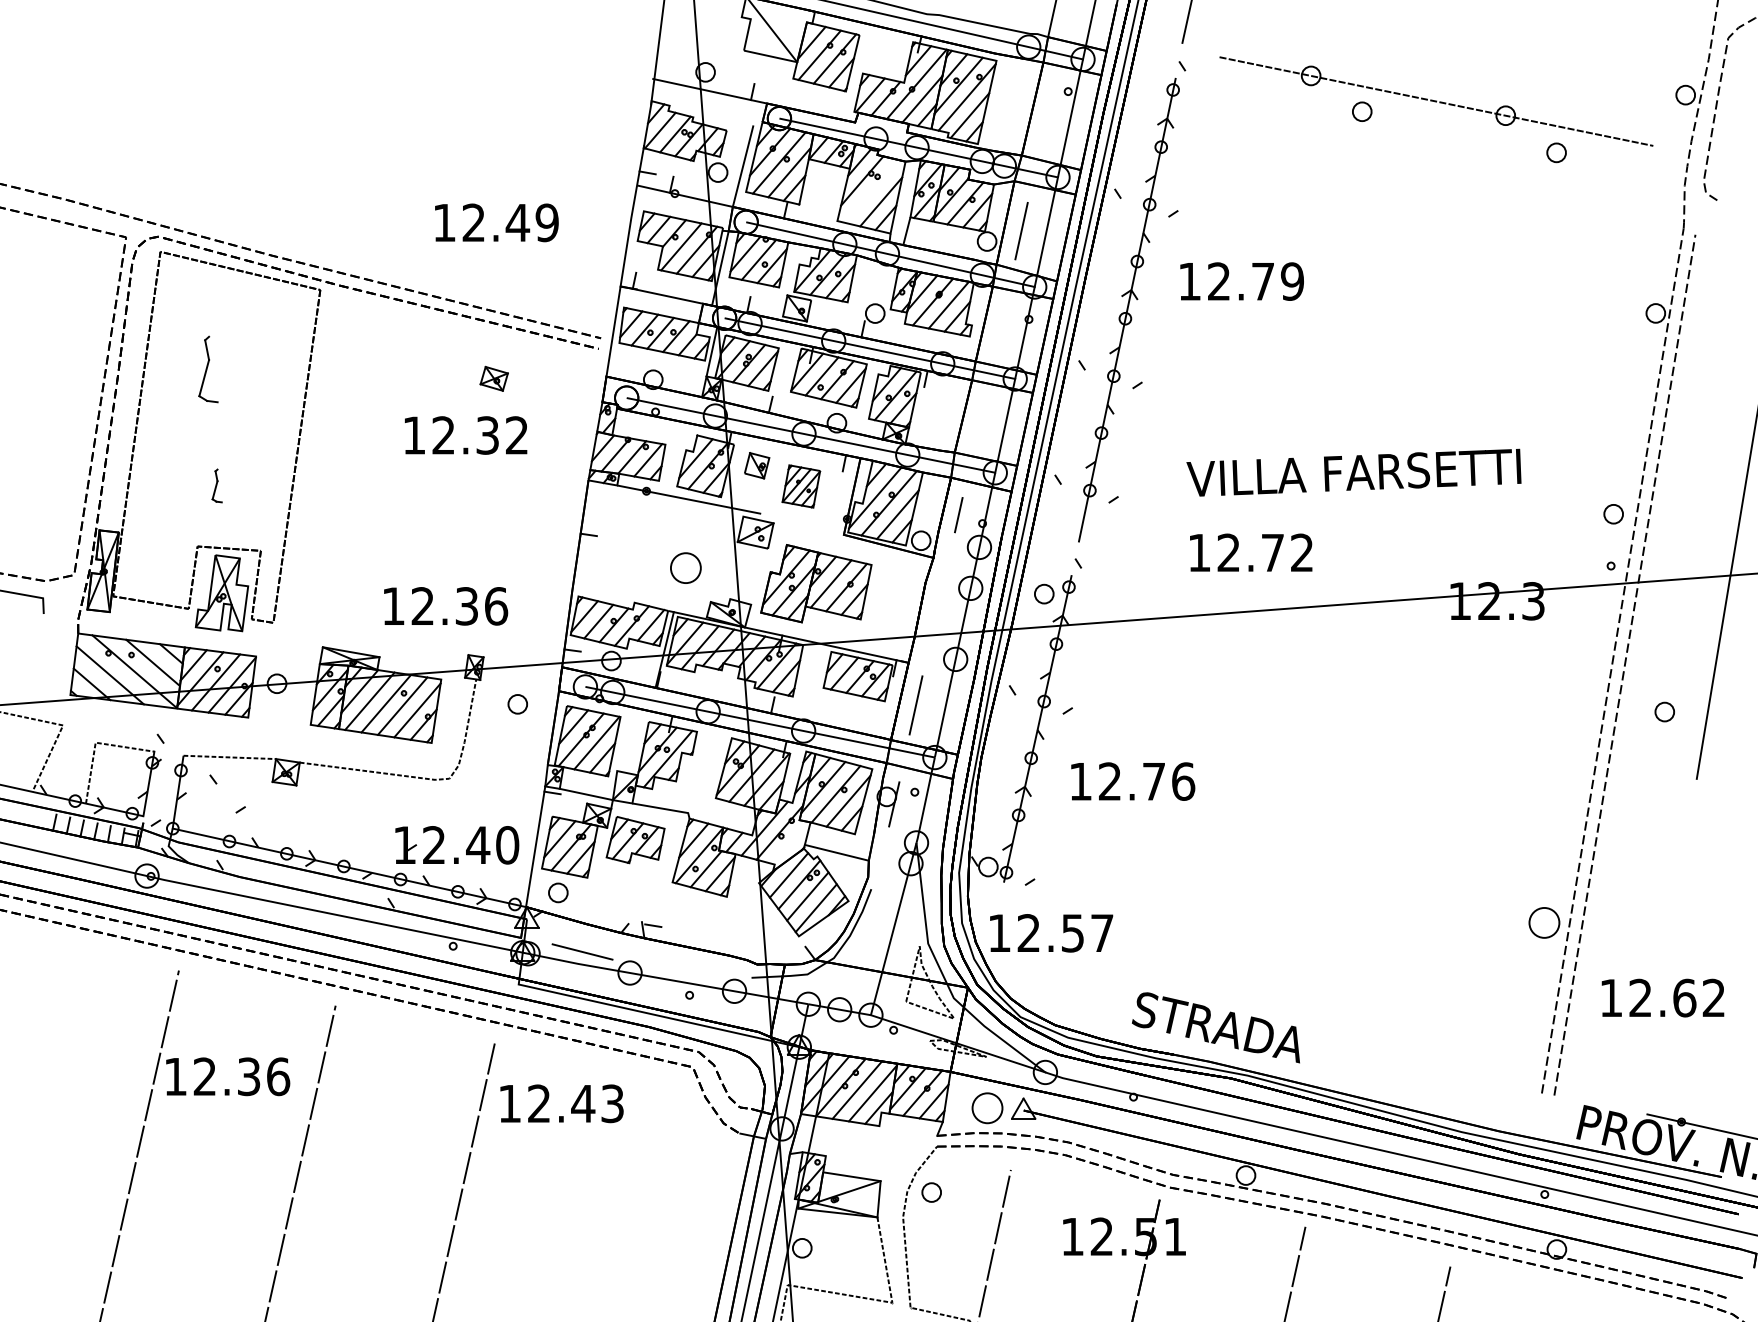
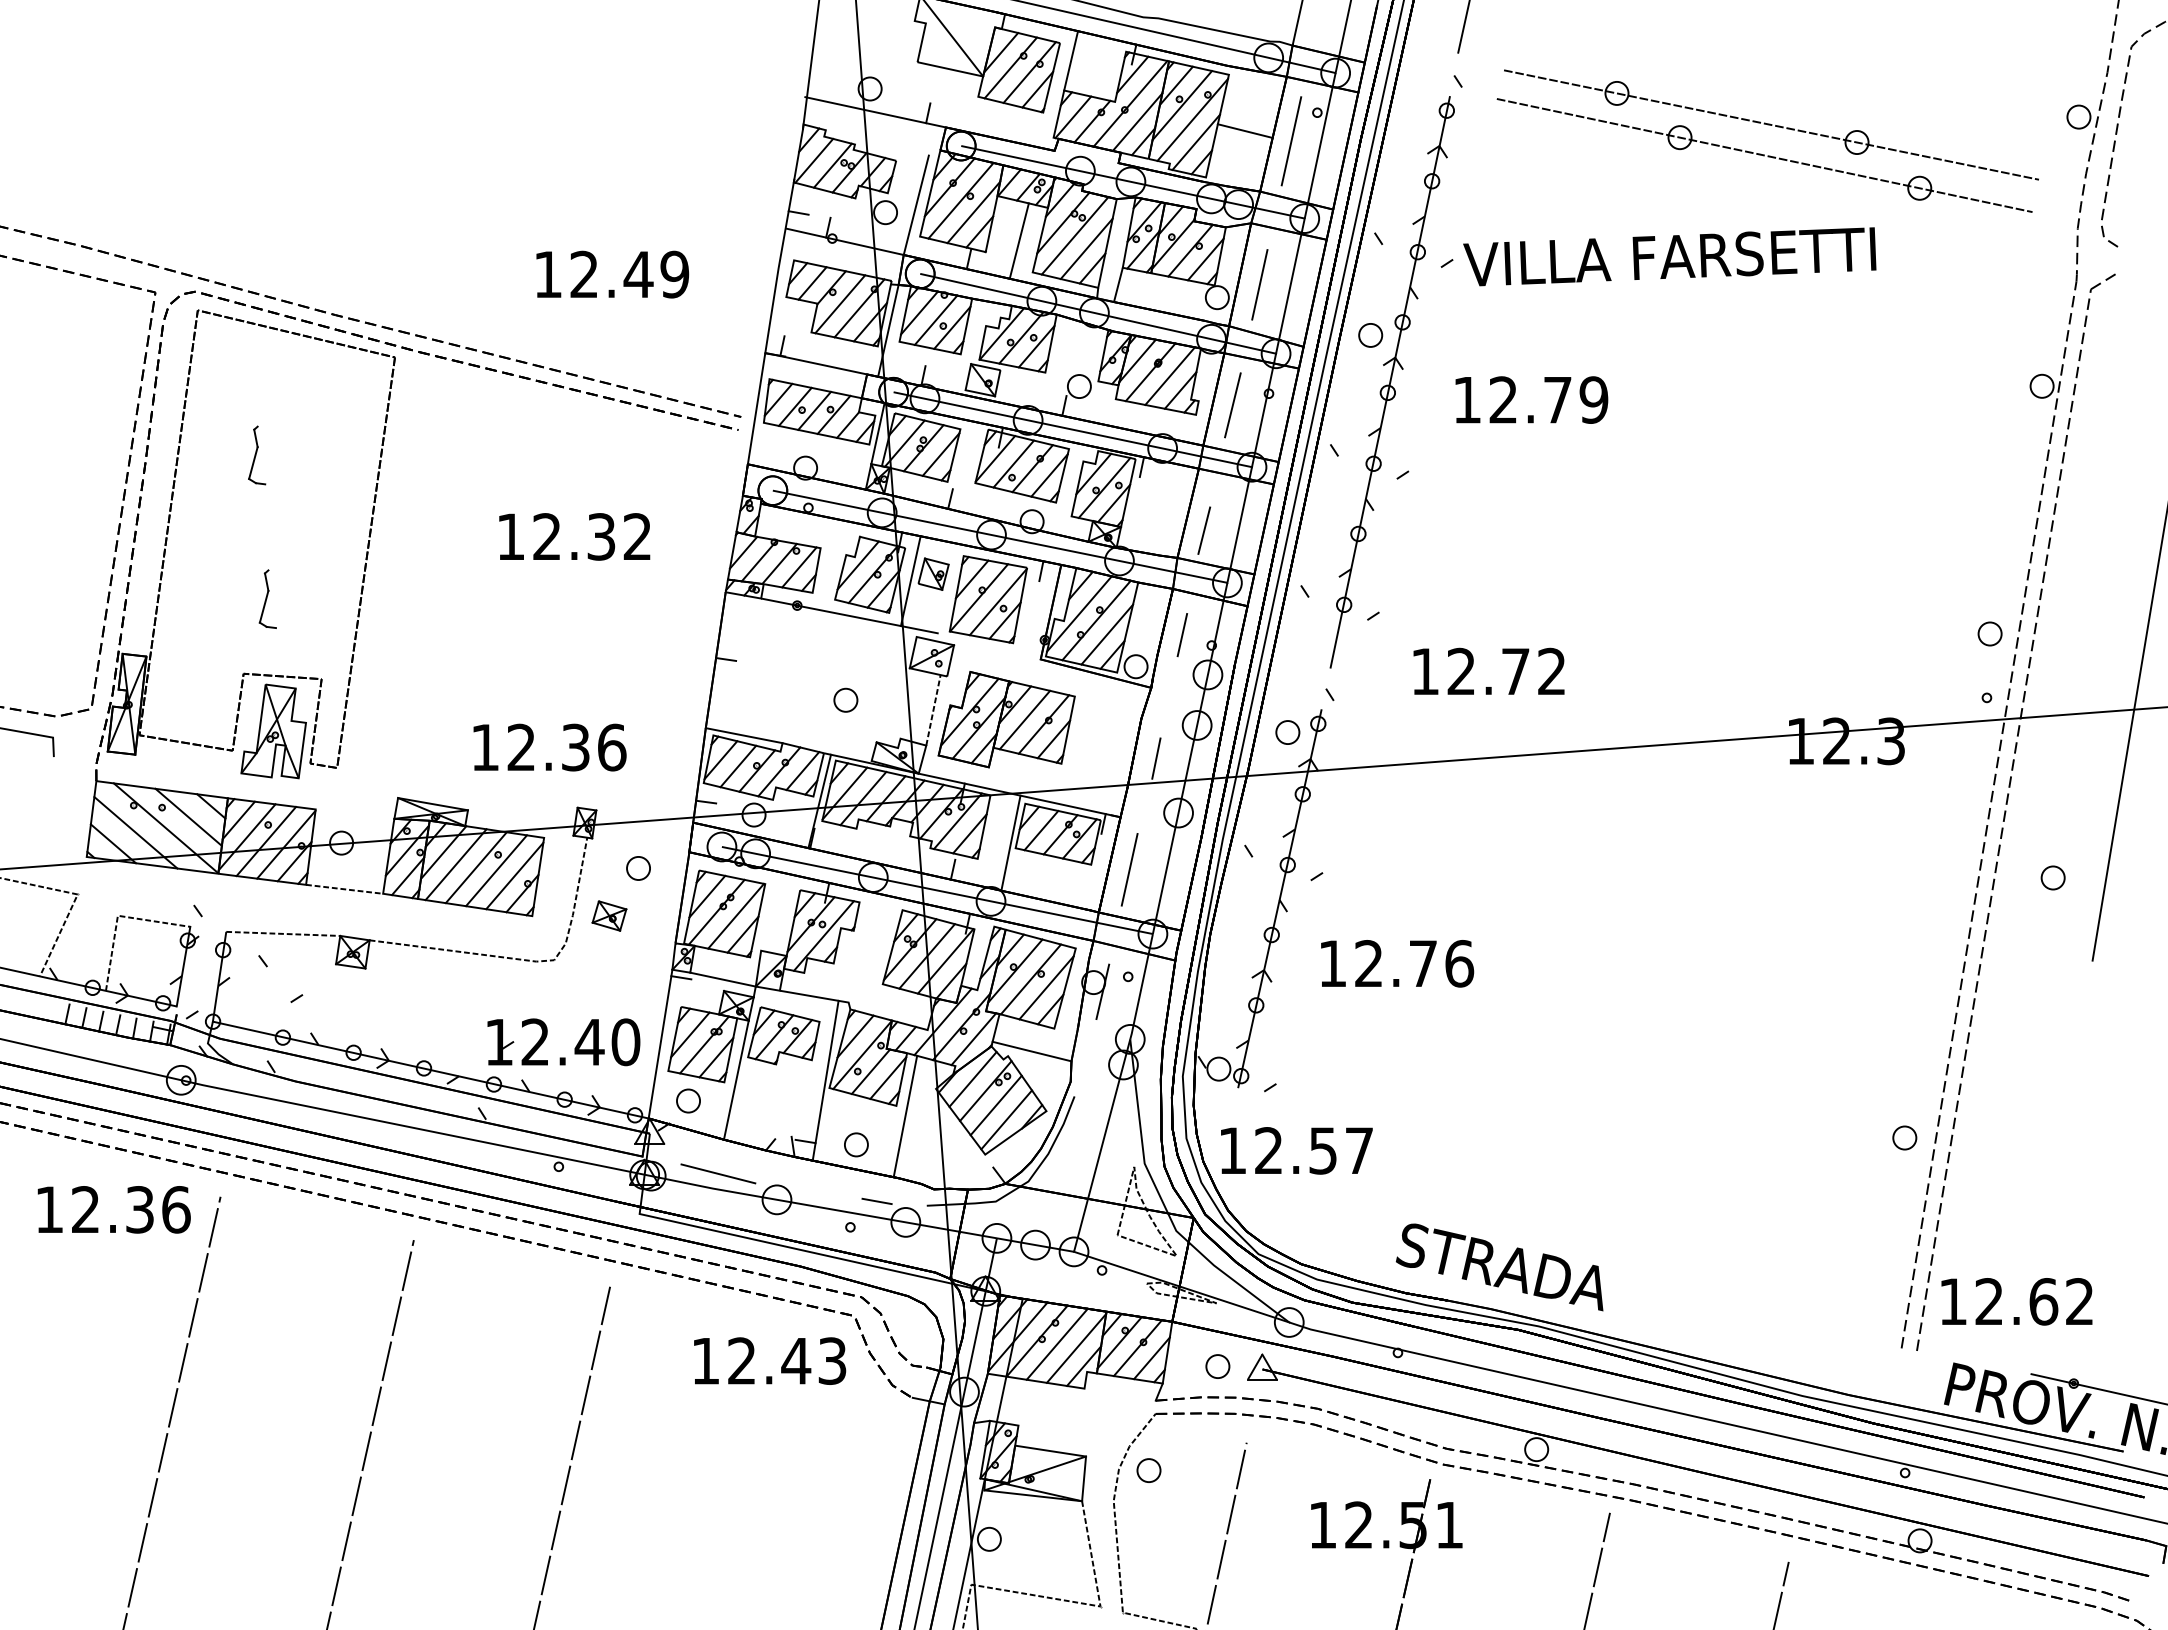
line: (868, 49) -> (1071, 60), added
line: (1009, 106) -> (1244, 130), added
line: (1047, 114) -> (1291, 141), added
line: (1430, 126) -> (1764, 155), added
line: (871, 191) -> (1074, 235), added
line: (825, 195) -> (1018, 240), added
line: (1705, 228) -> (2103, 281), added
part: (1111, 272) -> (1370, 335), added
text: (1241, 281) -> (1531, 399), moved
line: (999, 328) -> (1232, 405), added
part: (208, 369) -> (257, 455), size x0.71
part: (494, 378) -> (609, 915), moved
line: (976, 430) -> (1204, 530), added
line: (738, 471) -> (910, 581), added
text: (1353, 472) -> (1669, 256), moved
part: (216, 485) -> (267, 598), size x1.43
part: (800, 486) -> (987, 599), size x1.67
text: (1250, 551) -> (1488, 670), moved
part: (685, 567) -> (845, 699), size x0.62
line: (756, 576) -> (933, 710), added
line: (602, 596) -> (743, 735), added
line: (937, 615) -> (1156, 758), added
line: (819, 683) -> (1010, 842), added
line: (279, 720) -> (344, 888), added
line: (789, 843) -> (973, 1039), added
line: (596, 875) -> (735, 1079), added
line: (669, 876) -> (825, 1080), added
line: (734, 905) -> (905, 1116), added
part: (1544, 922) -> (1904, 1137), size x0.62
part: (694, 928) -> (856, 1144), added
line: (710, 974) -> (876, 1201), added
text: (1662, 997) -> (2016, 1301), moved
text: (227, 1076) -> (113, 1209), moved
text: (562, 1103) -> (770, 1360), moved
part: (987, 1108) -> (1217, 1366), size x0.62

